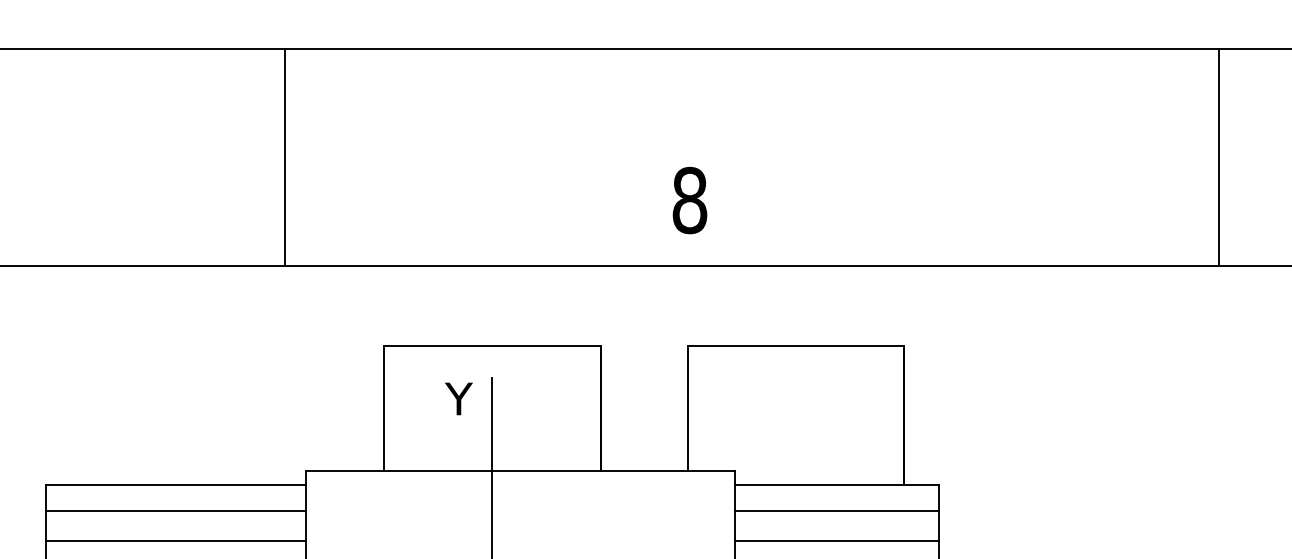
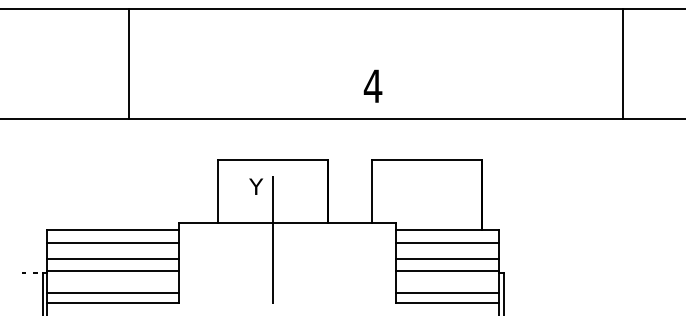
line: (285, 157) -> (129, 64), moved
line: (1219, 157) -> (623, 64), moved
text: (688, 200) -> (372, 86), 8 -> 4

